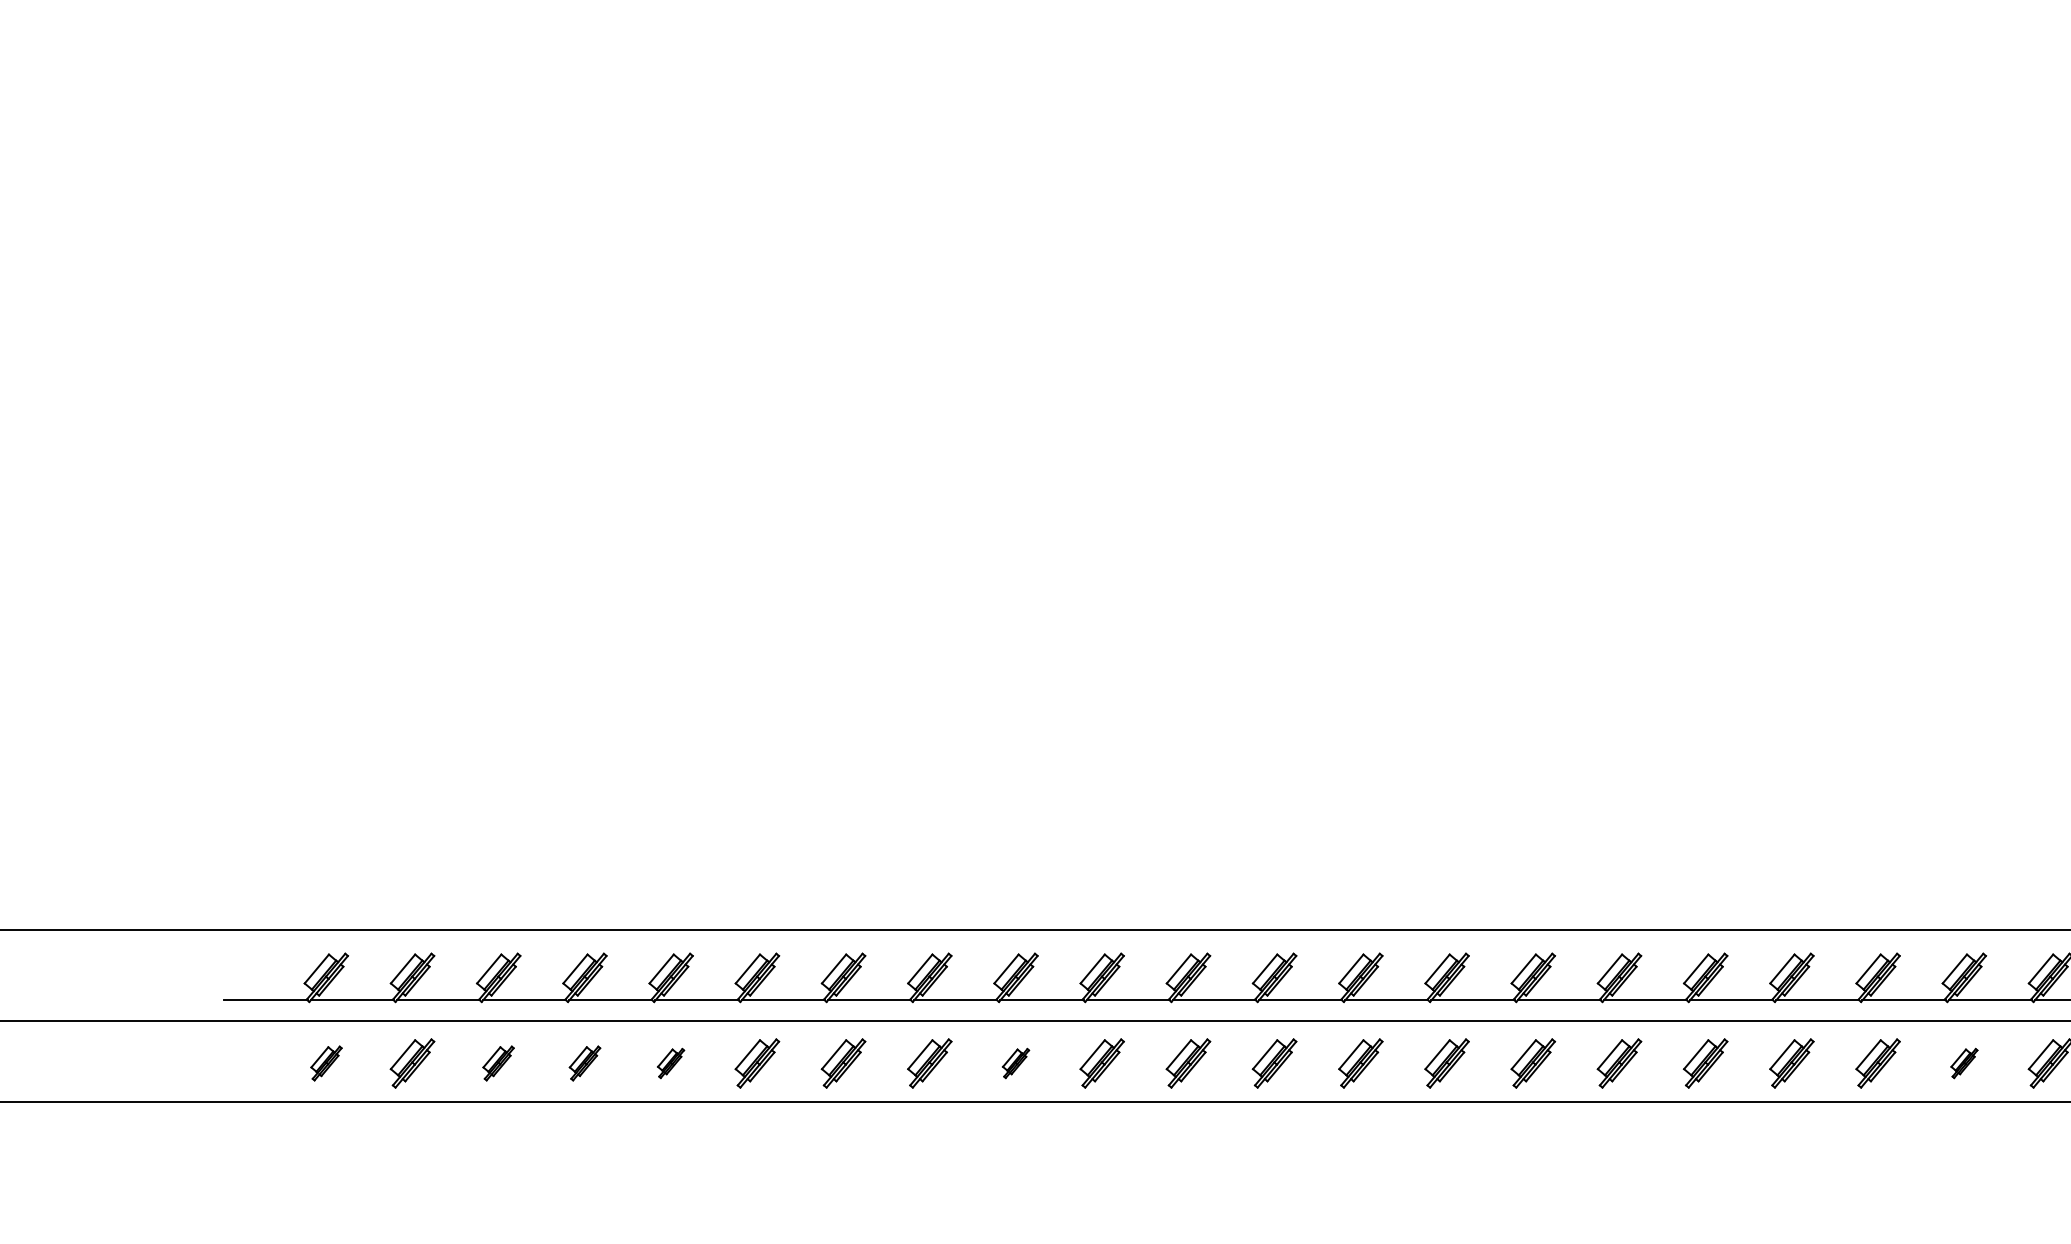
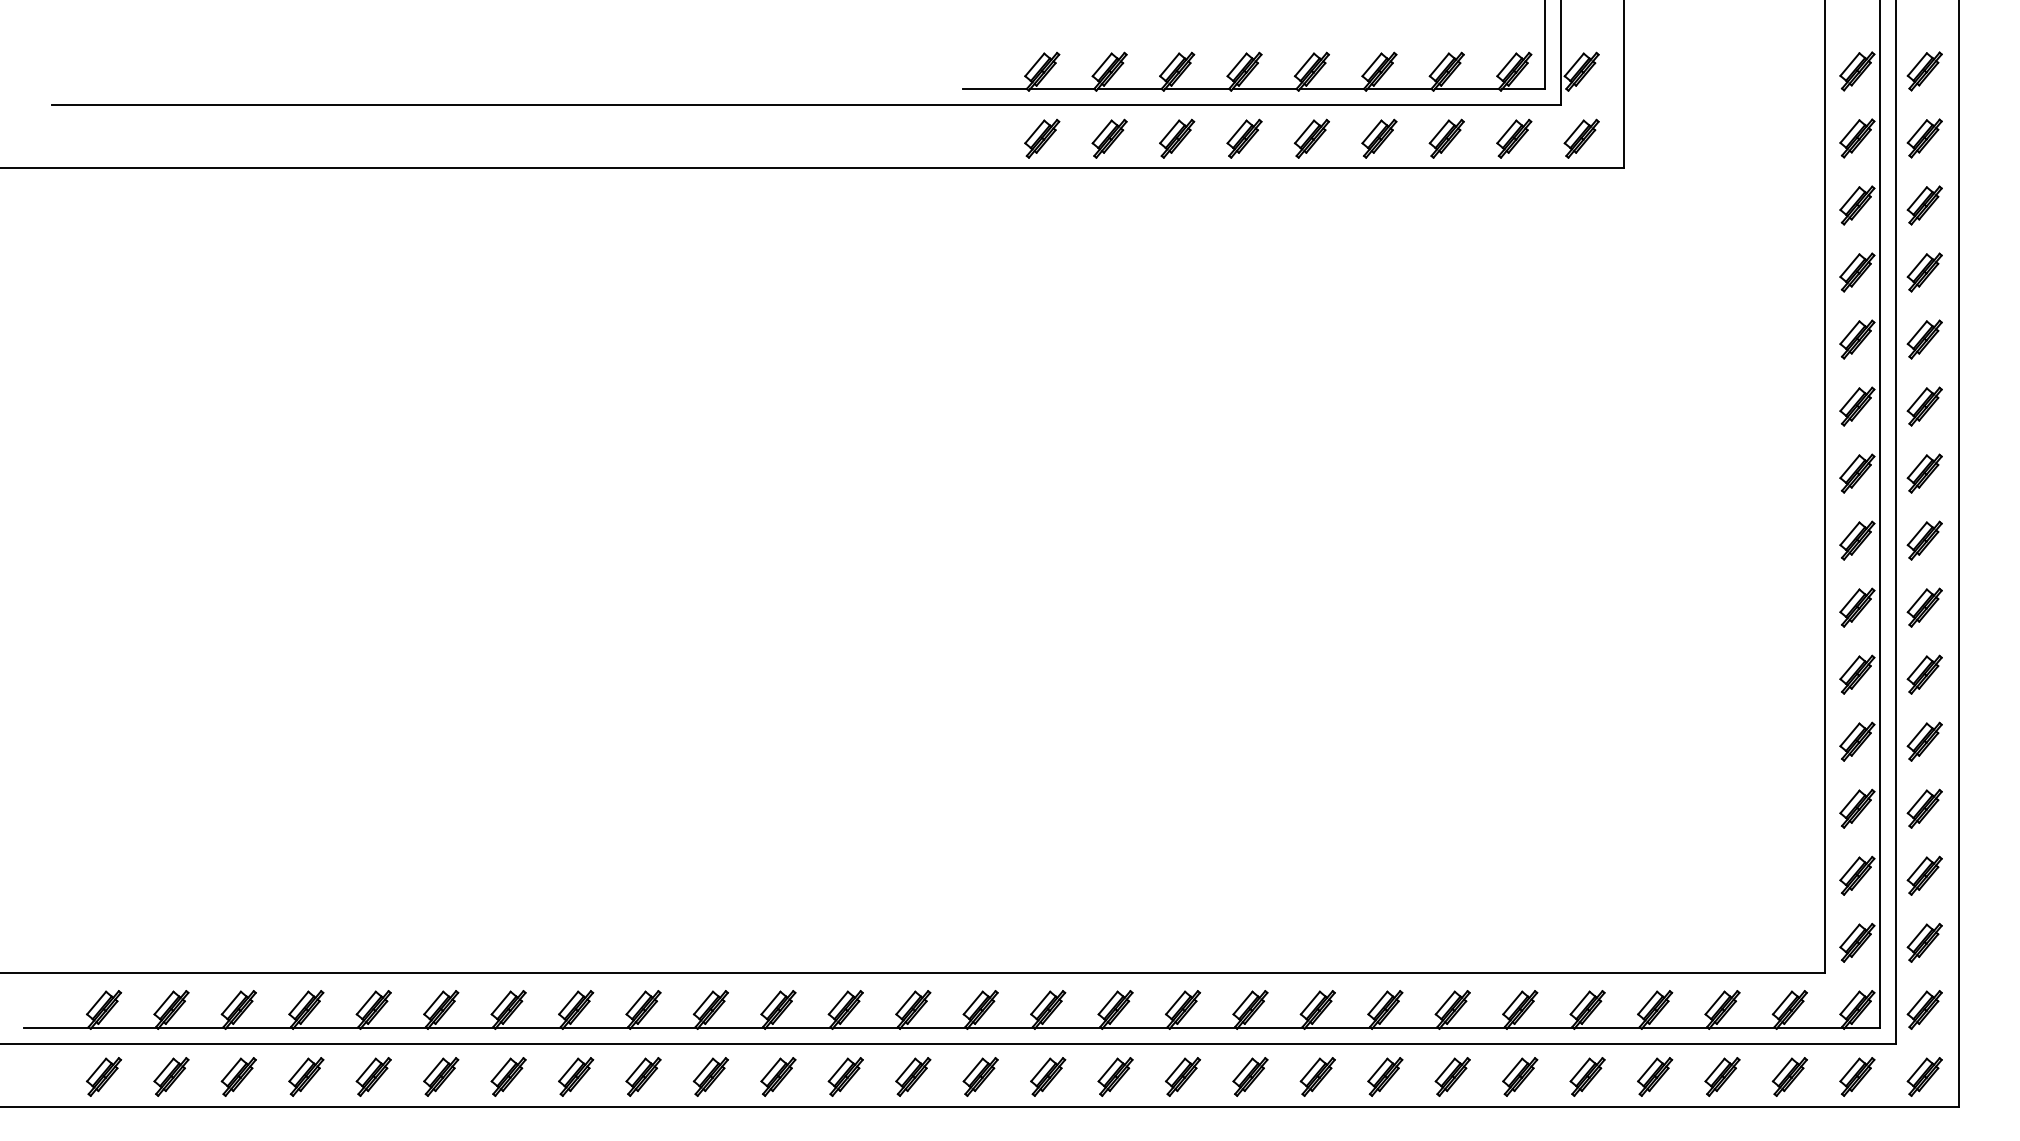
part: (326, 1062) -> (104, 1076), size x1.43
part: (498, 1062) -> (238, 1076), size x1.43
part: (585, 1062) -> (306, 1076), size x1.43
part: (670, 1062) -> (373, 1076), size x1.67
part: (1015, 1062) -> (643, 1076), size x1.67
part: (1964, 1062) -> (1385, 1076), size x1.67

